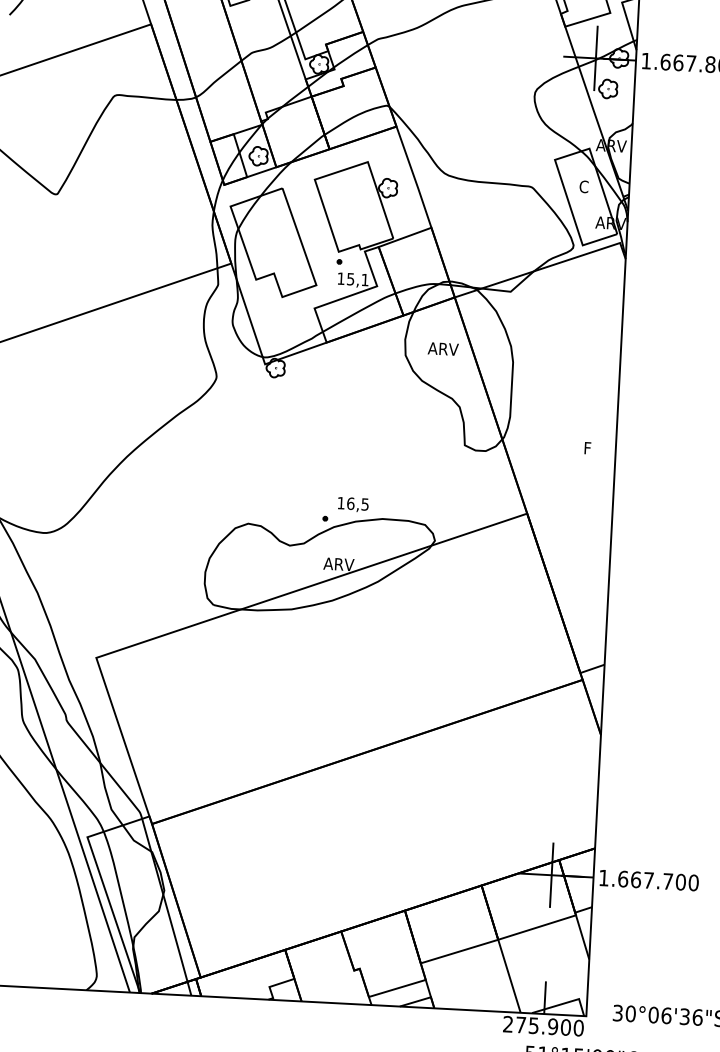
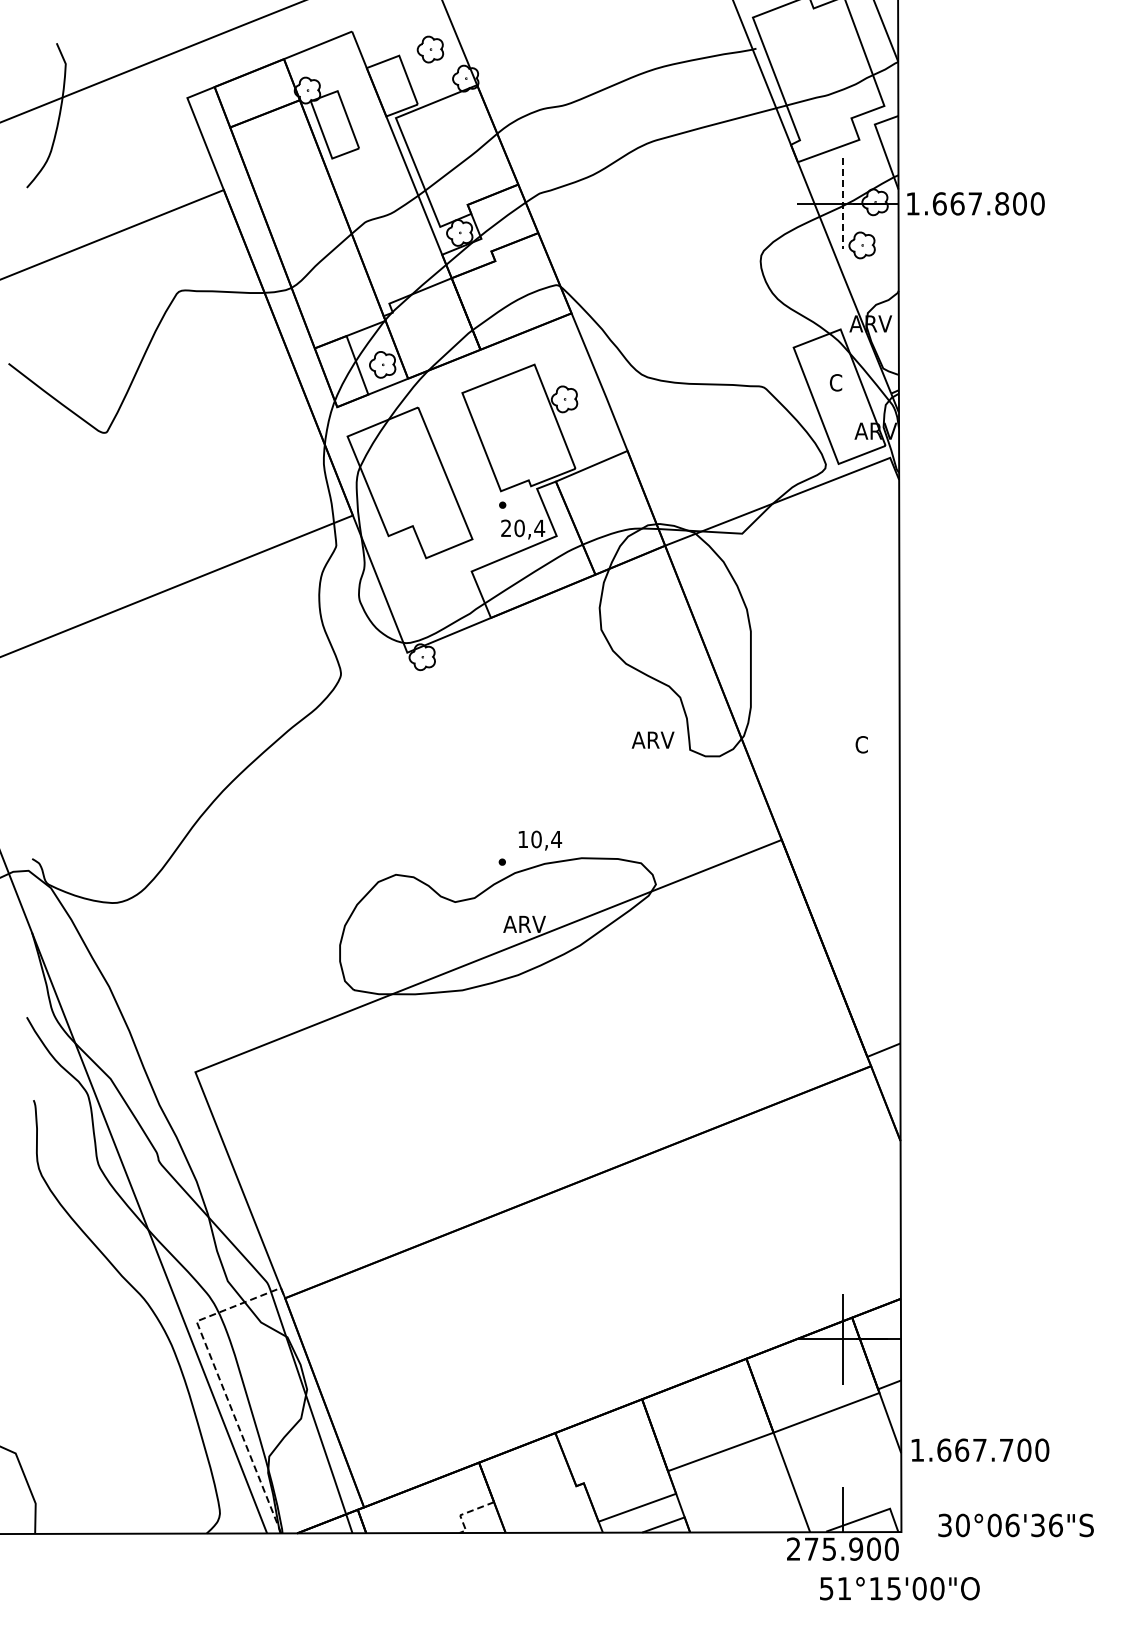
line: (595, 58) -> (842, 204), solid -> dashed
text: (353, 279) -> (523, 528), 15,1 -> 20,4
text: (442, 348) -> (652, 739), moved
text: (588, 448) -> (861, 744), F -> C
text: (357, 504) -> (546, 839), 16,5 -> 10,4
line: (101, 879) -> (219, 1378), solid -> dashed
text: (649, 879) -> (980, 1449), moved
line: (272, 985) -> (464, 1513), solid -> dashed

